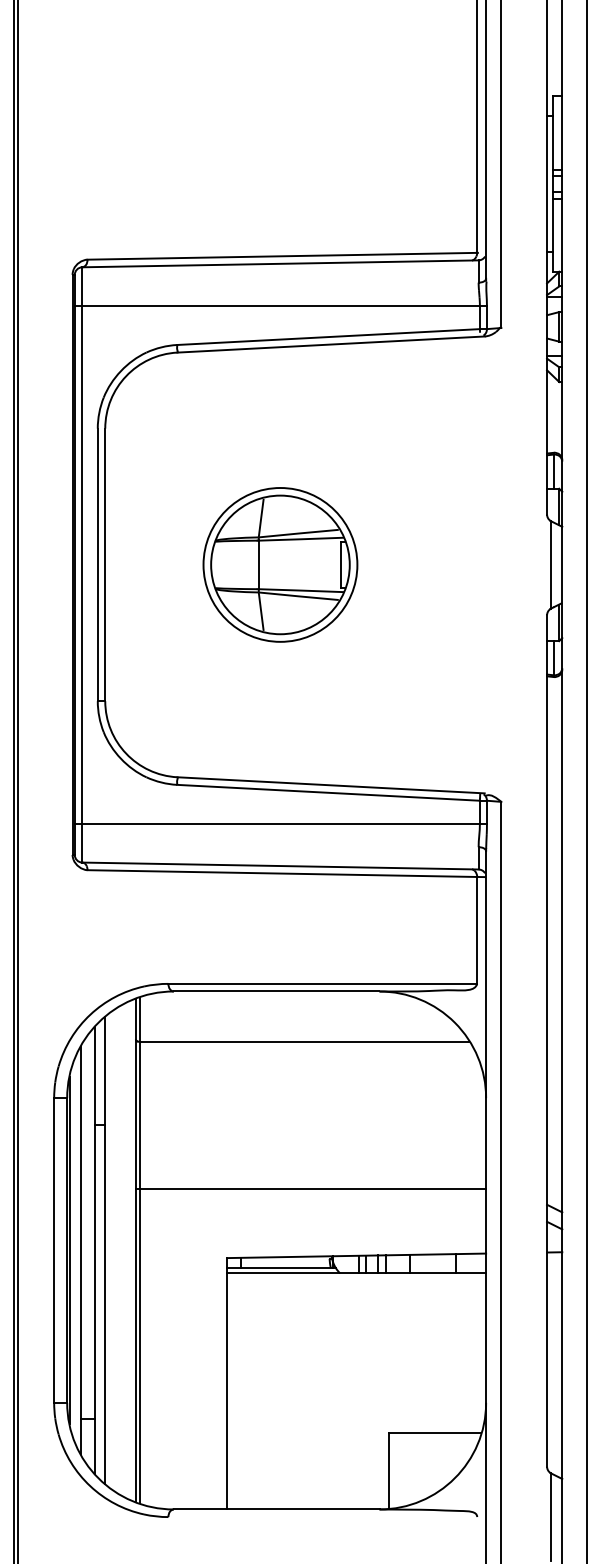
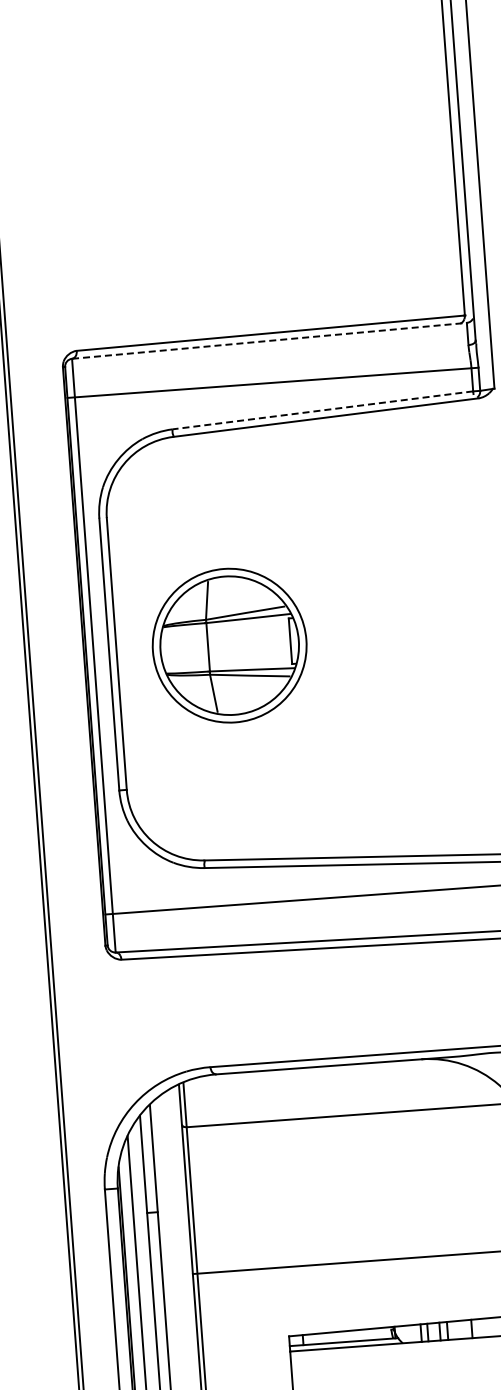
line: (280, 263) -> (269, 340), solid -> dashed
line: (328, 337) -> (322, 410), solid -> dashed
part: (280, 564) -> (229, 645), moved

